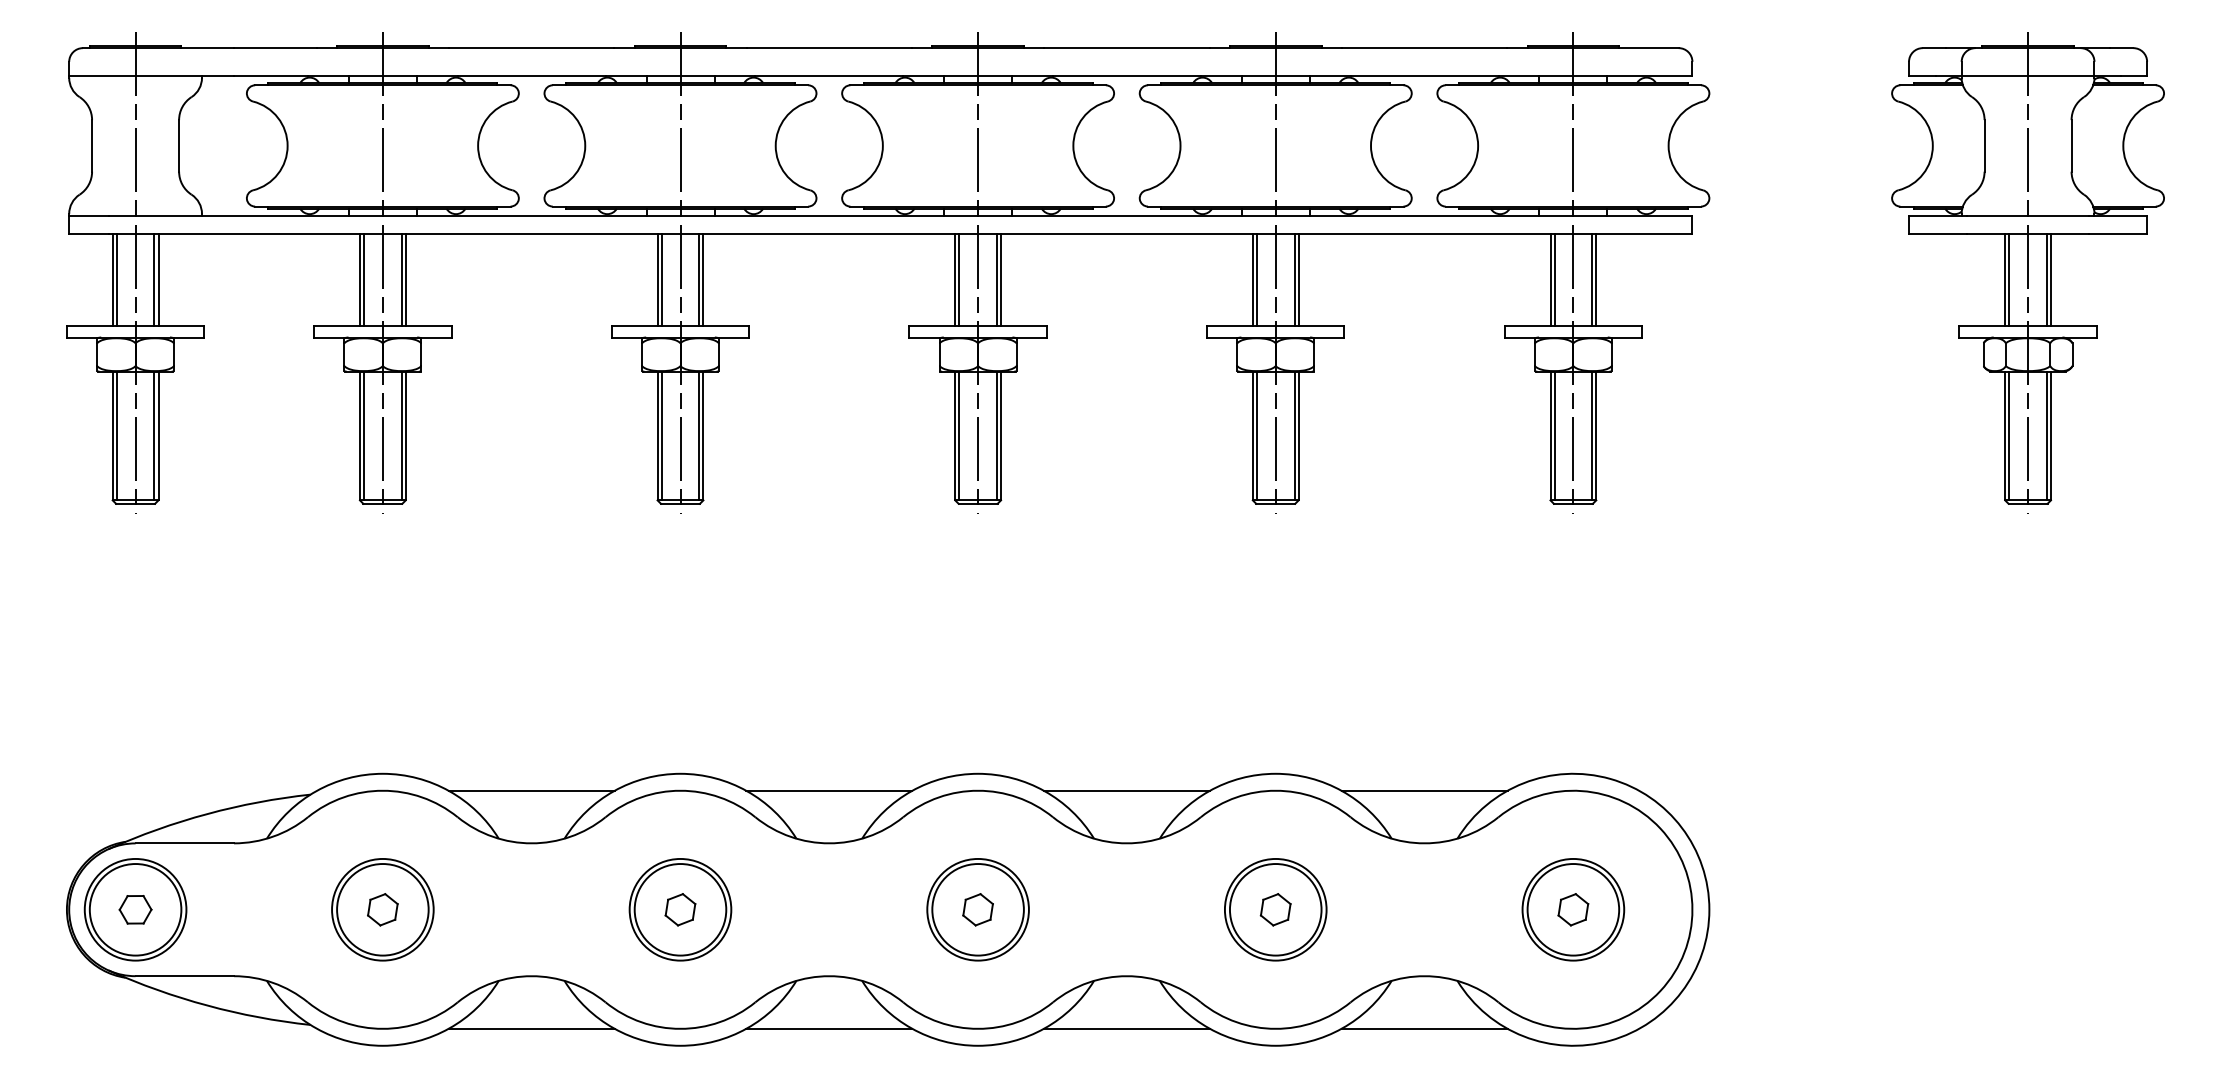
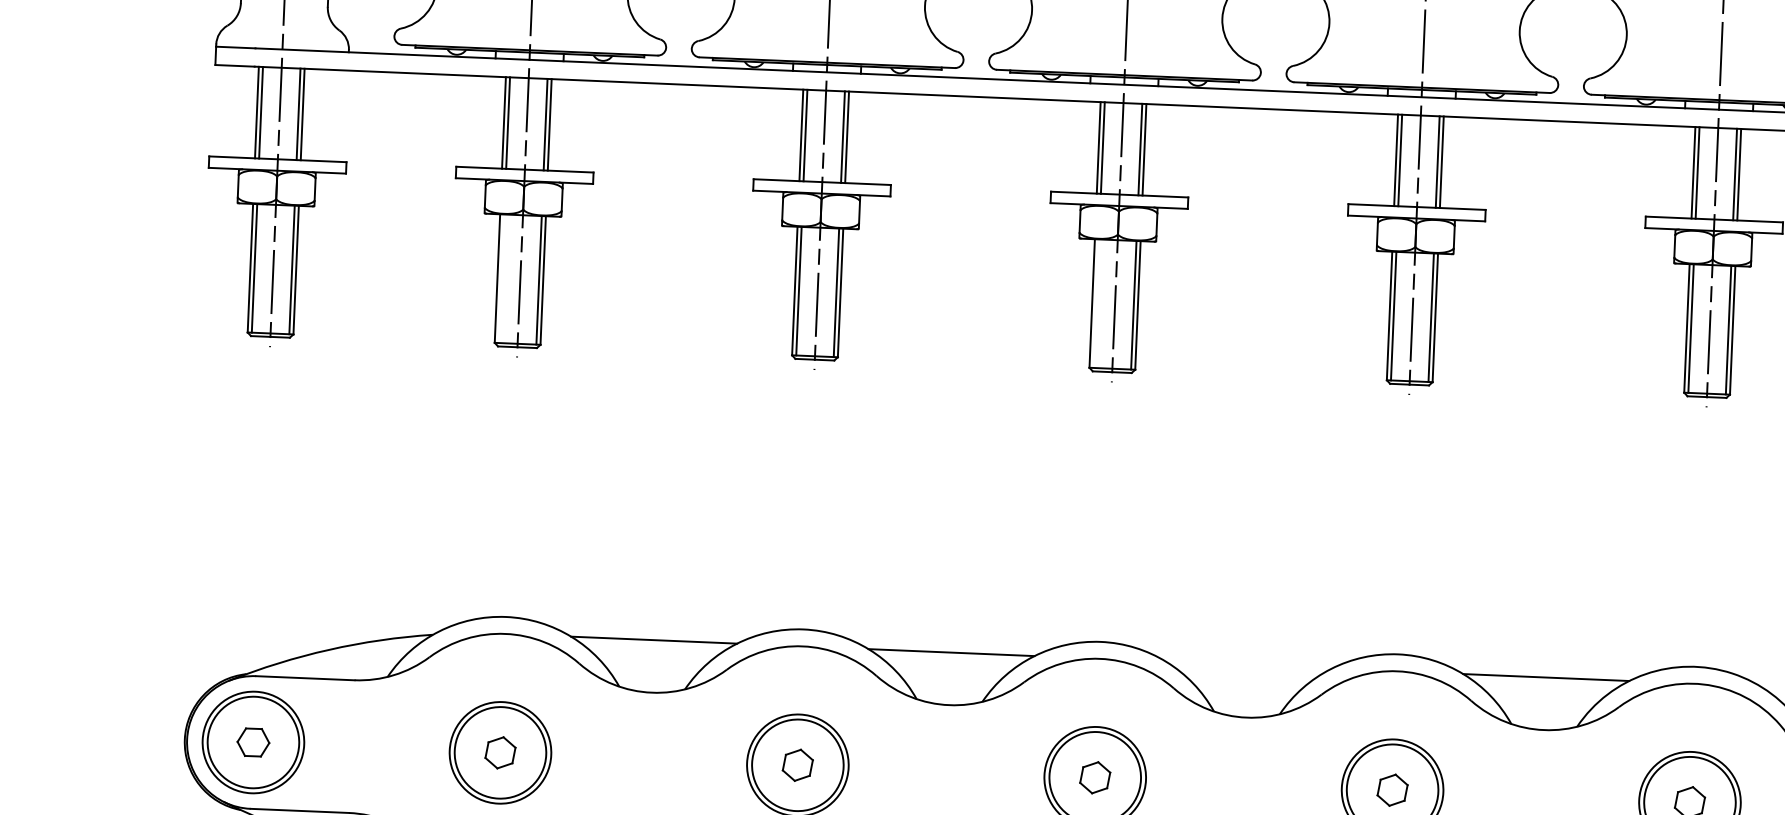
line: (364, 435) -> (502, 278), removed
line: (959, 435) -> (1096, 303), removed
line: (1126, 790) -> (1248, 664), removed

